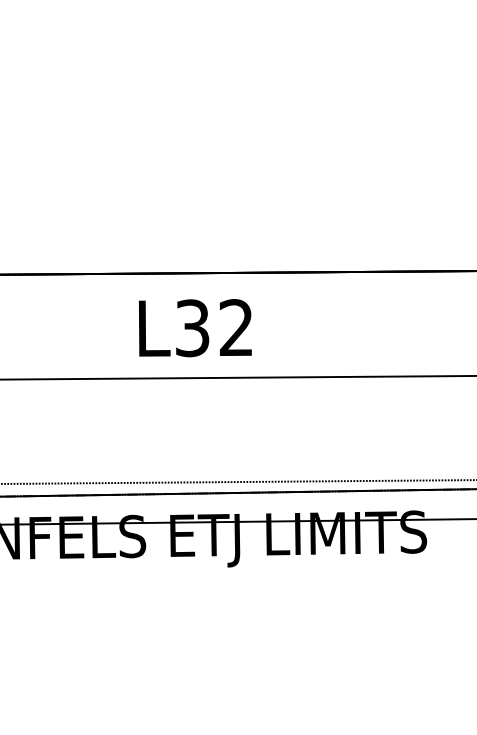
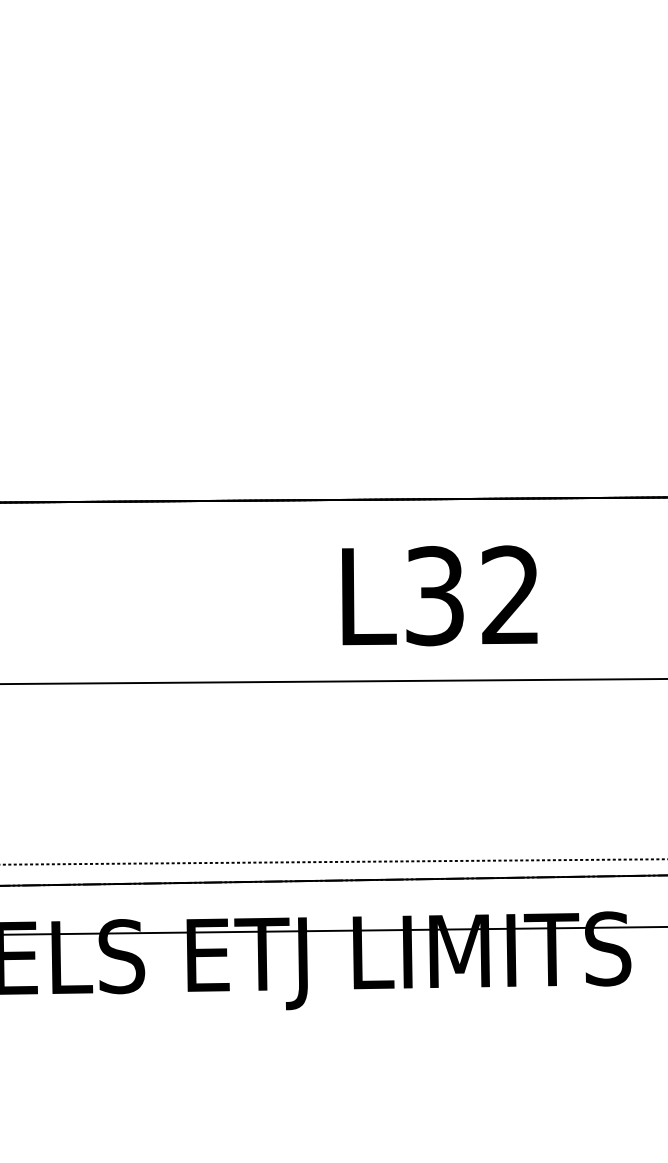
text: (195, 328) -> (439, 596), moved

